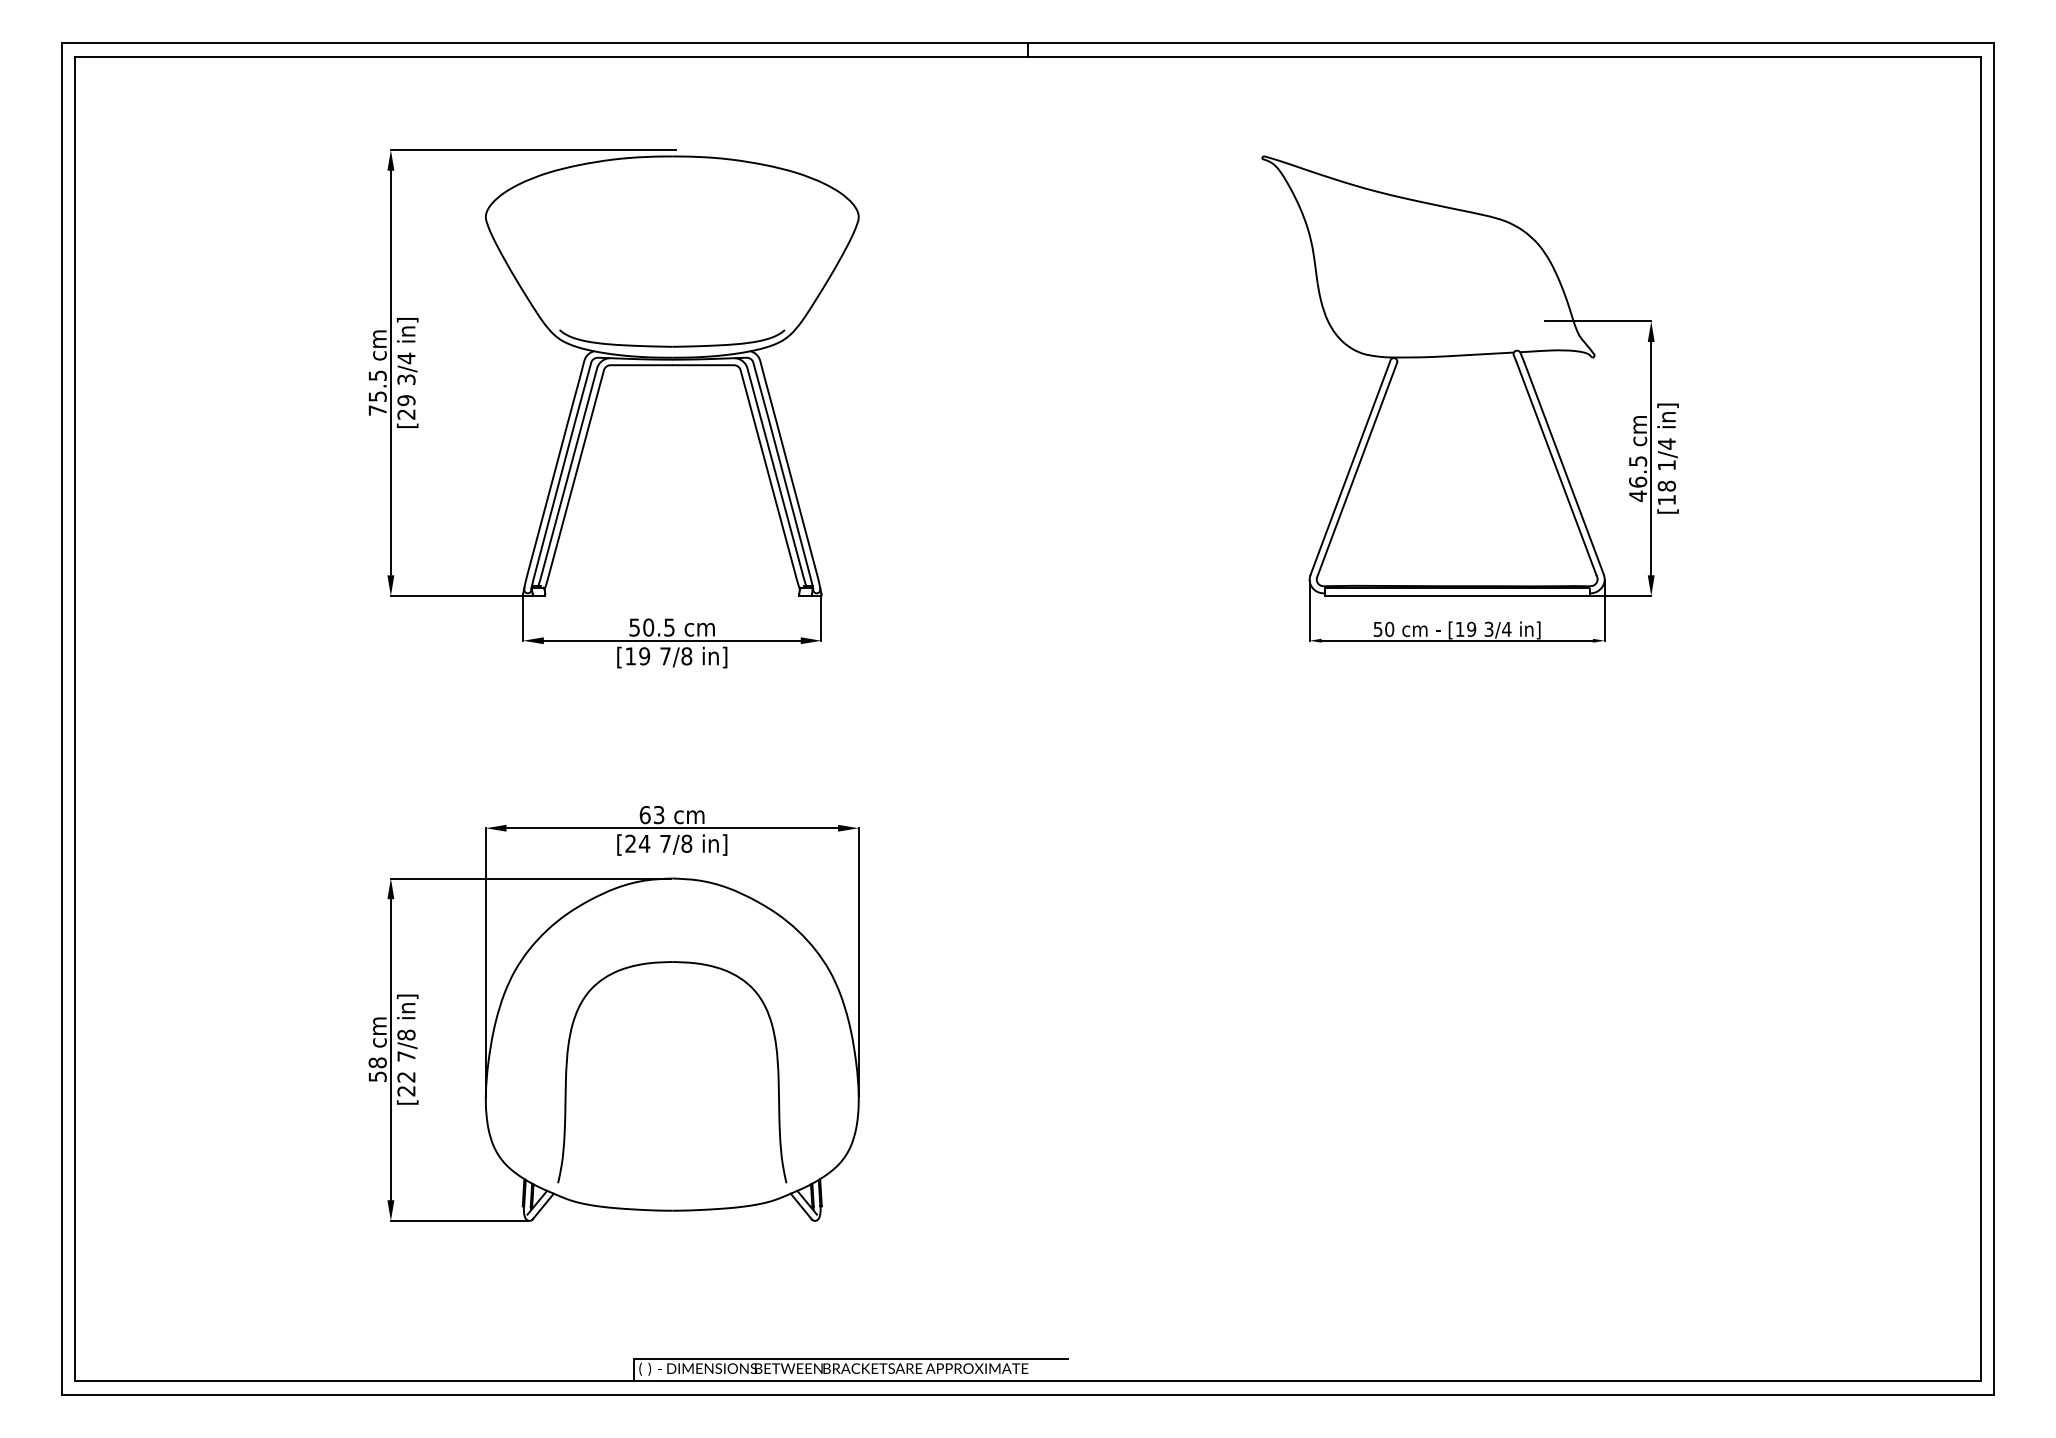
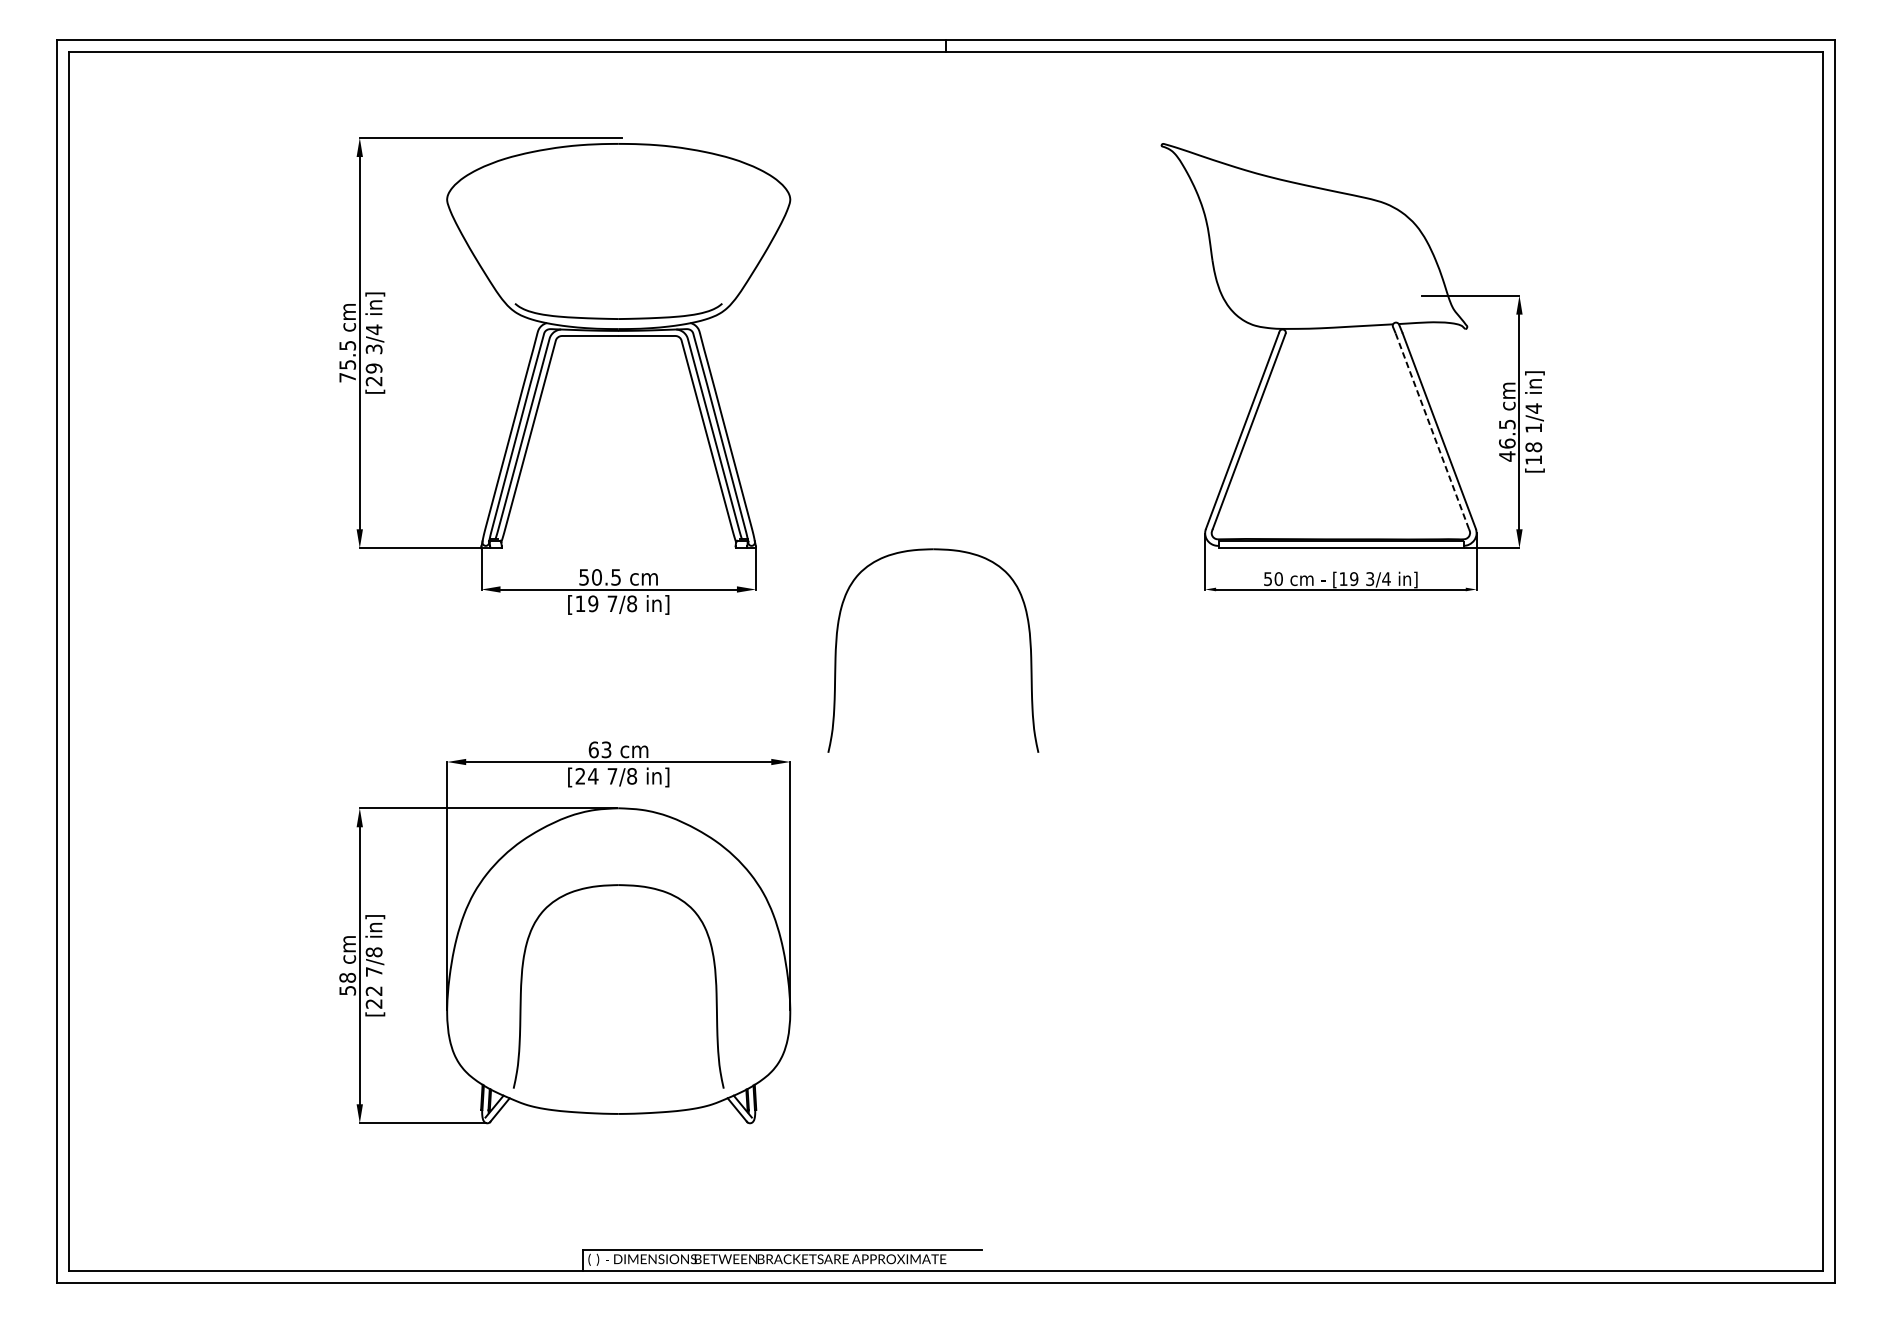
line: (1556, 469) -> (1432, 431), solid -> dashed
part: (1118, 697) -> (1029, 641), added

